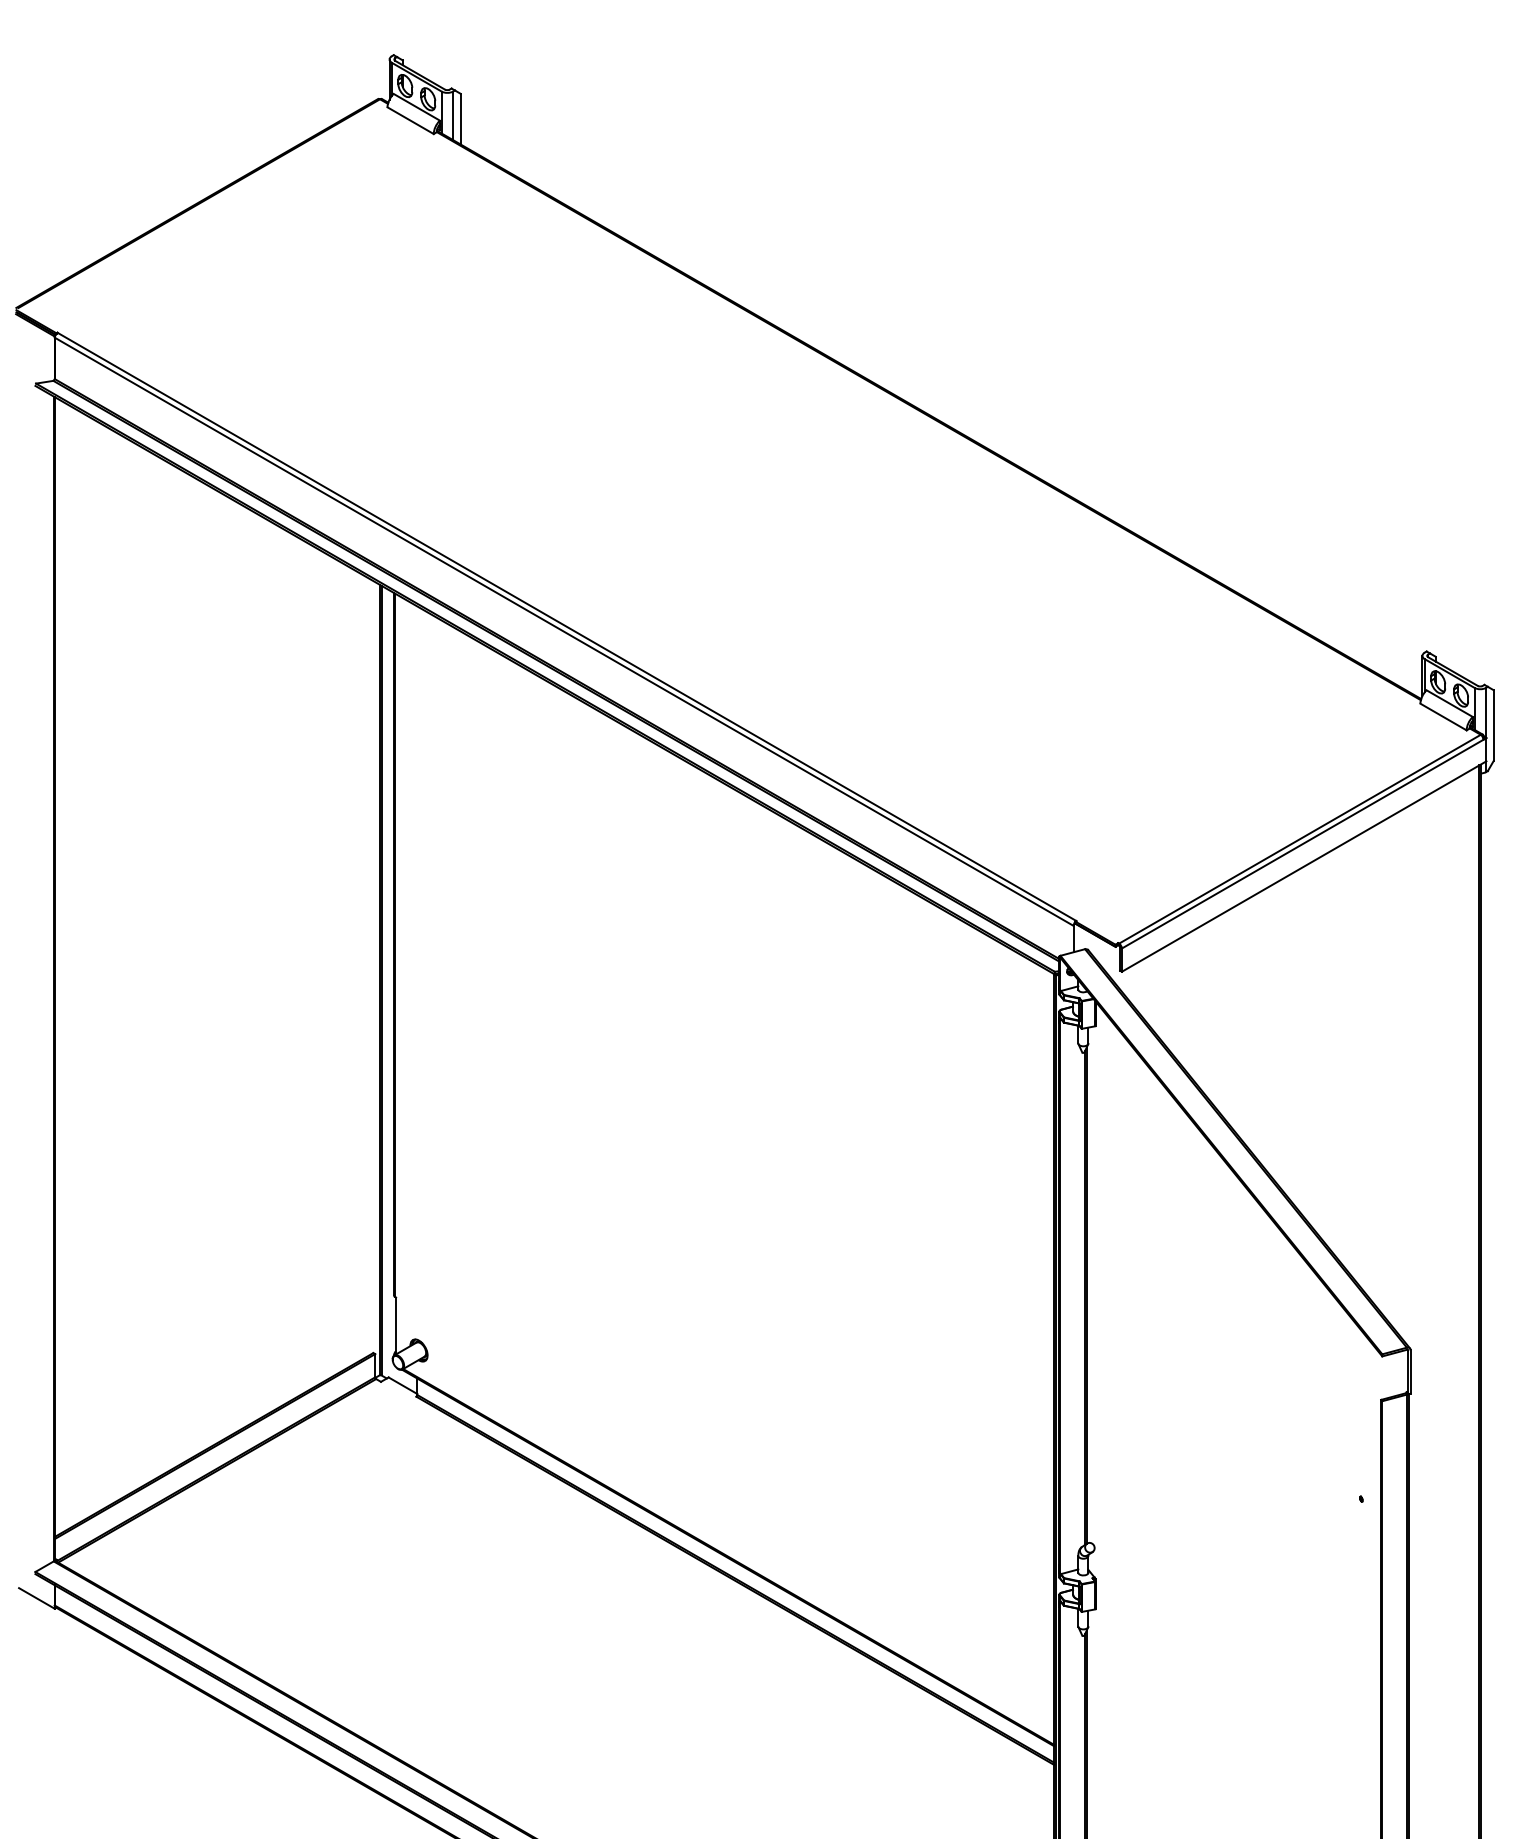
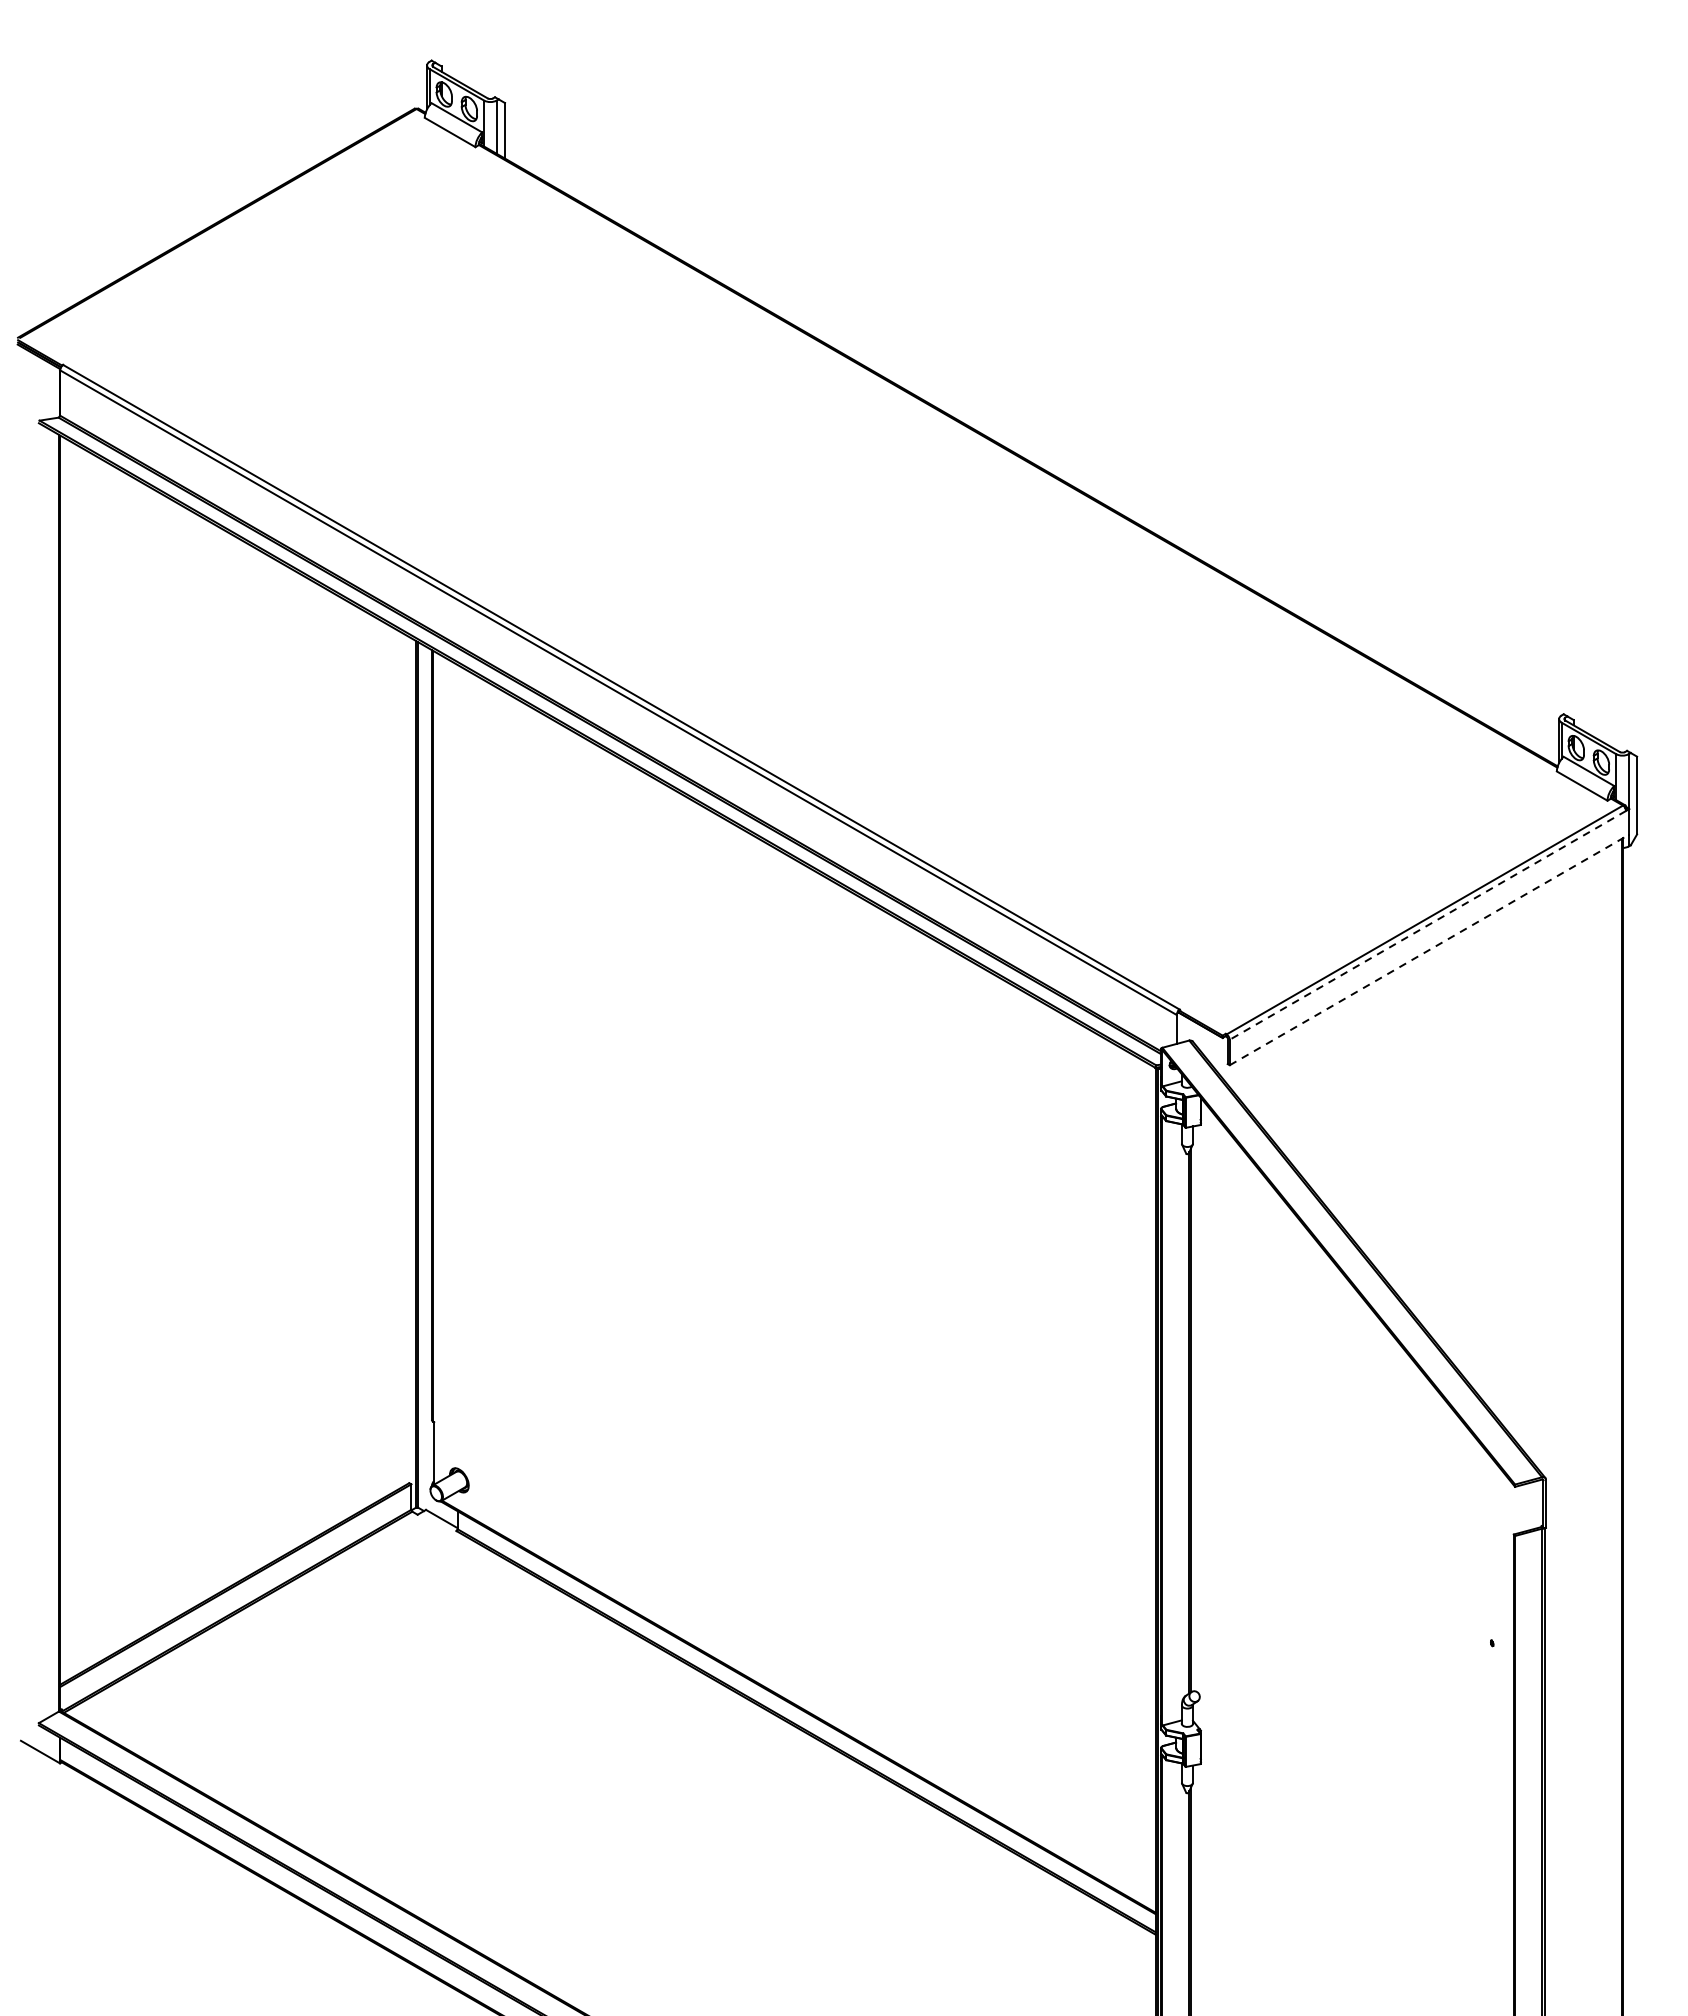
line: (1302, 844) -> (1427, 925), solid -> dashed
line: (1304, 866) -> (1429, 949), solid -> dashed

